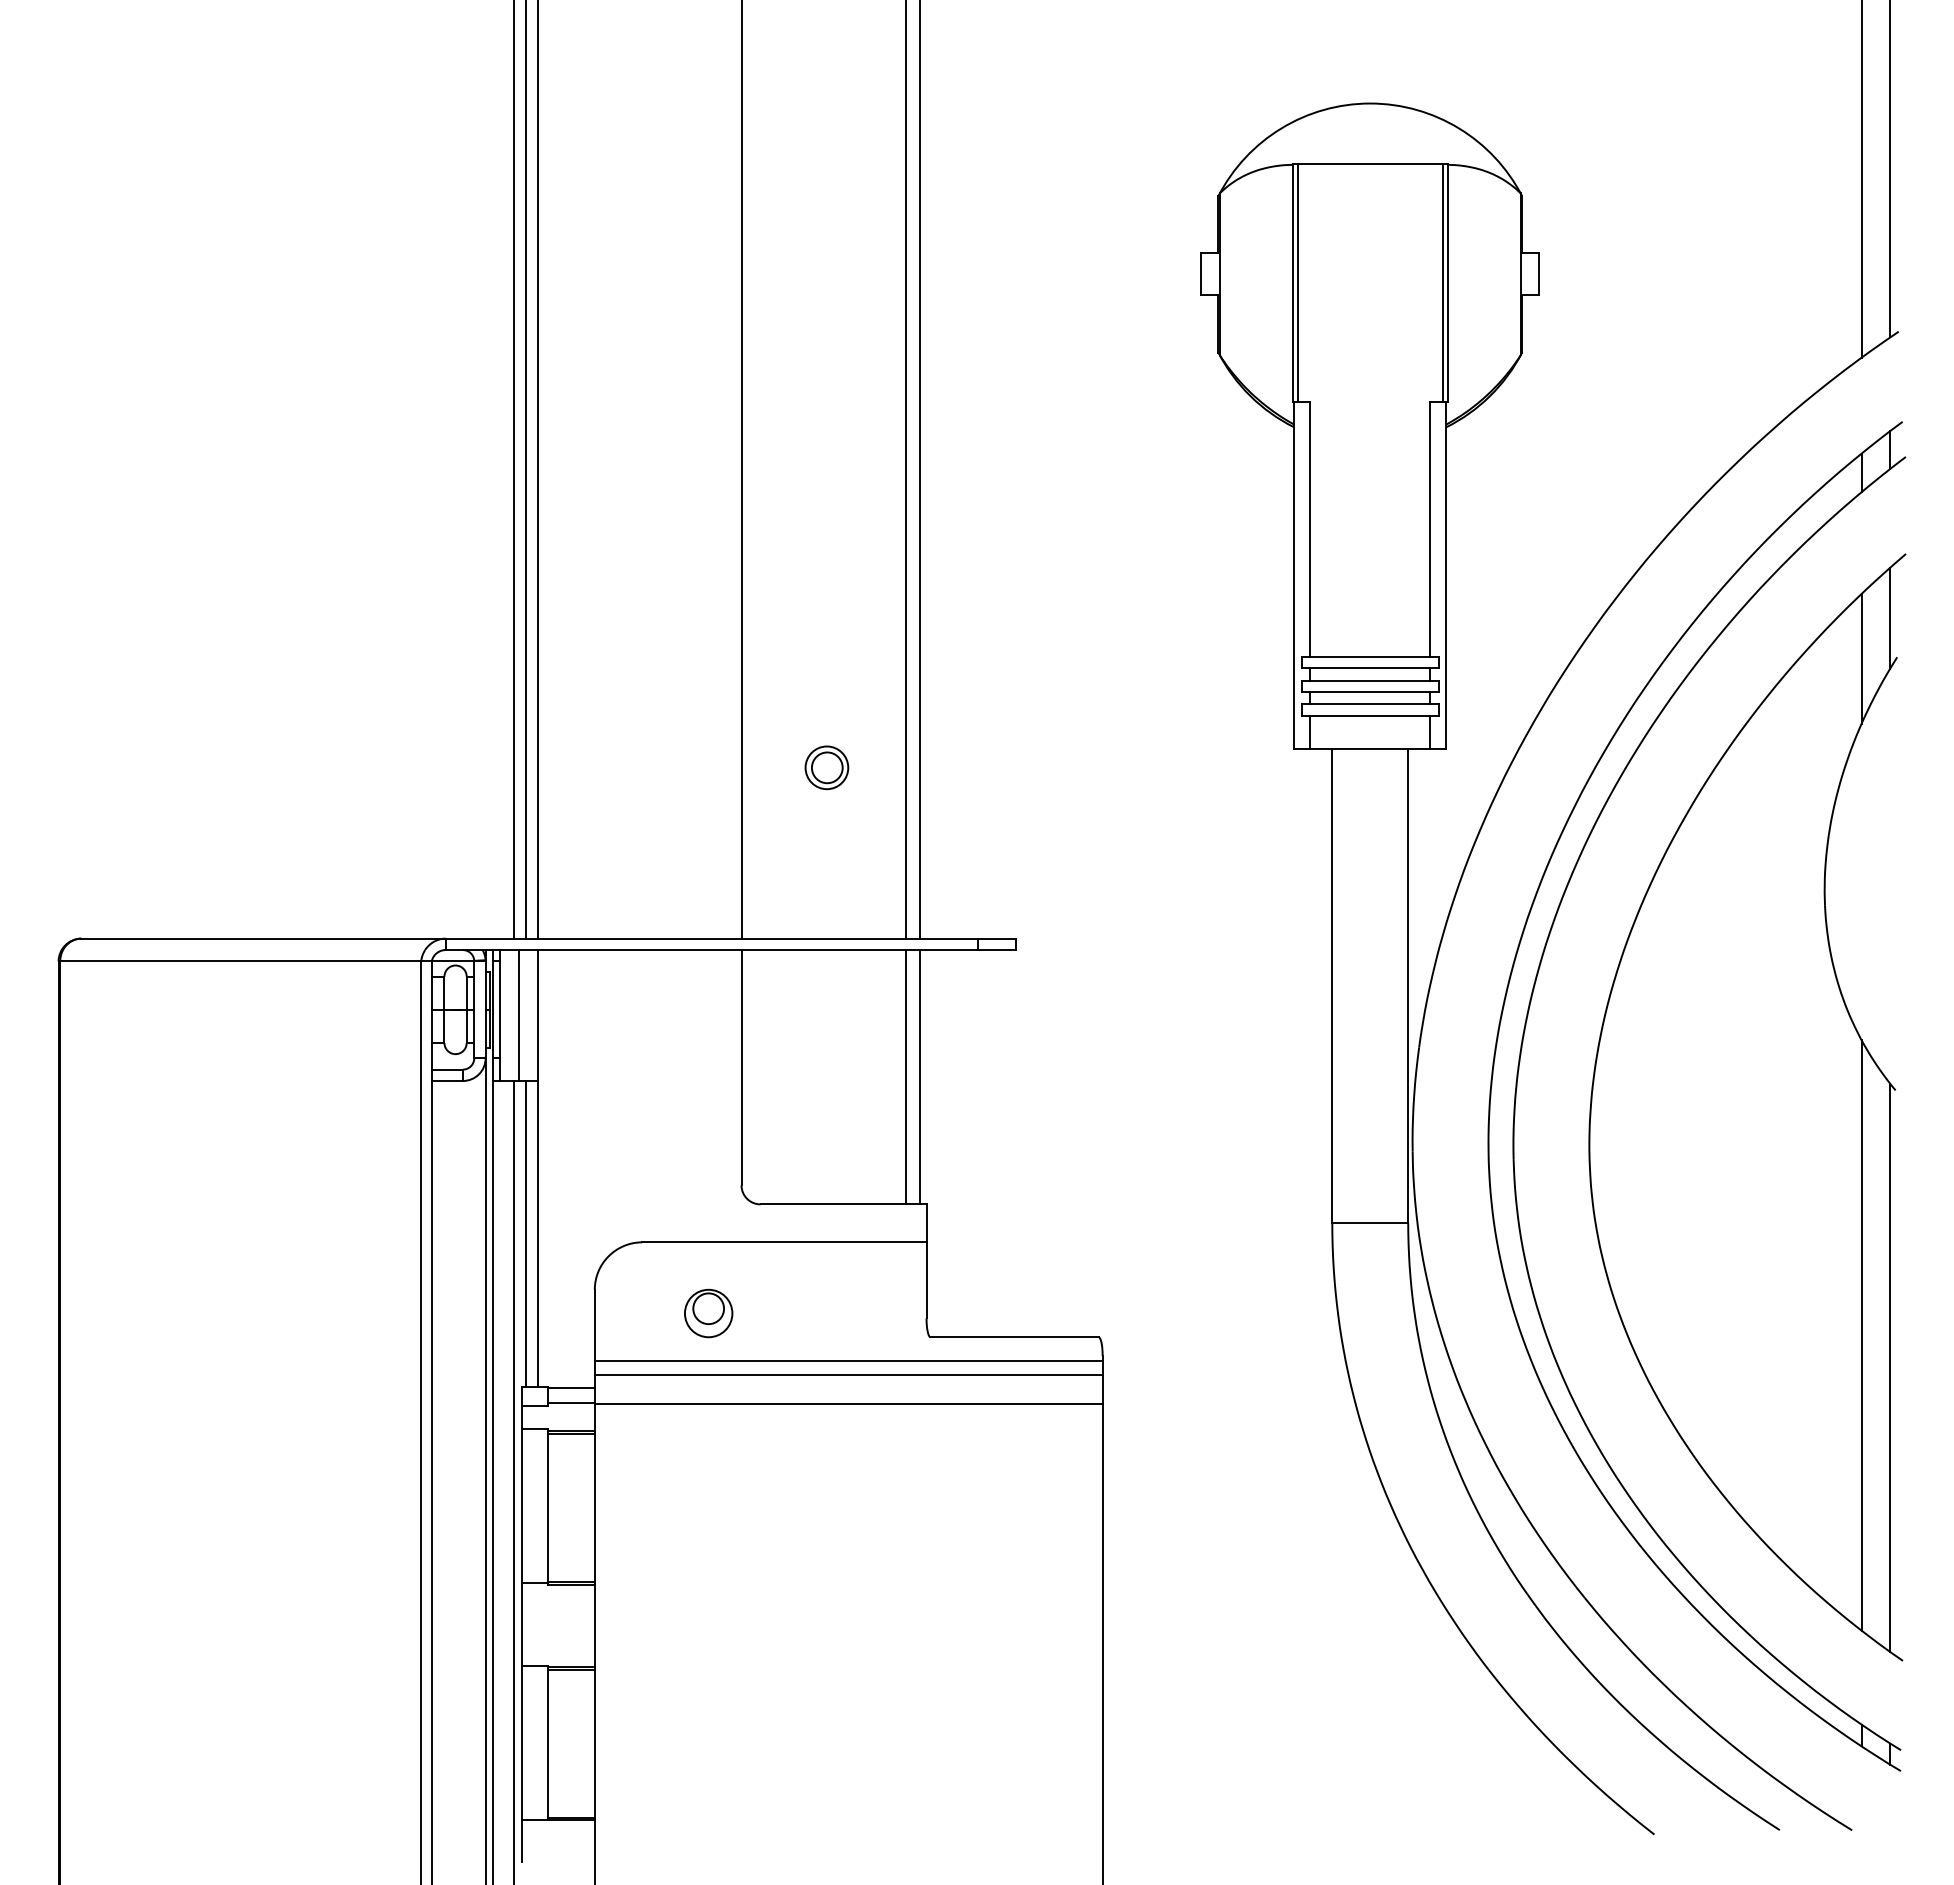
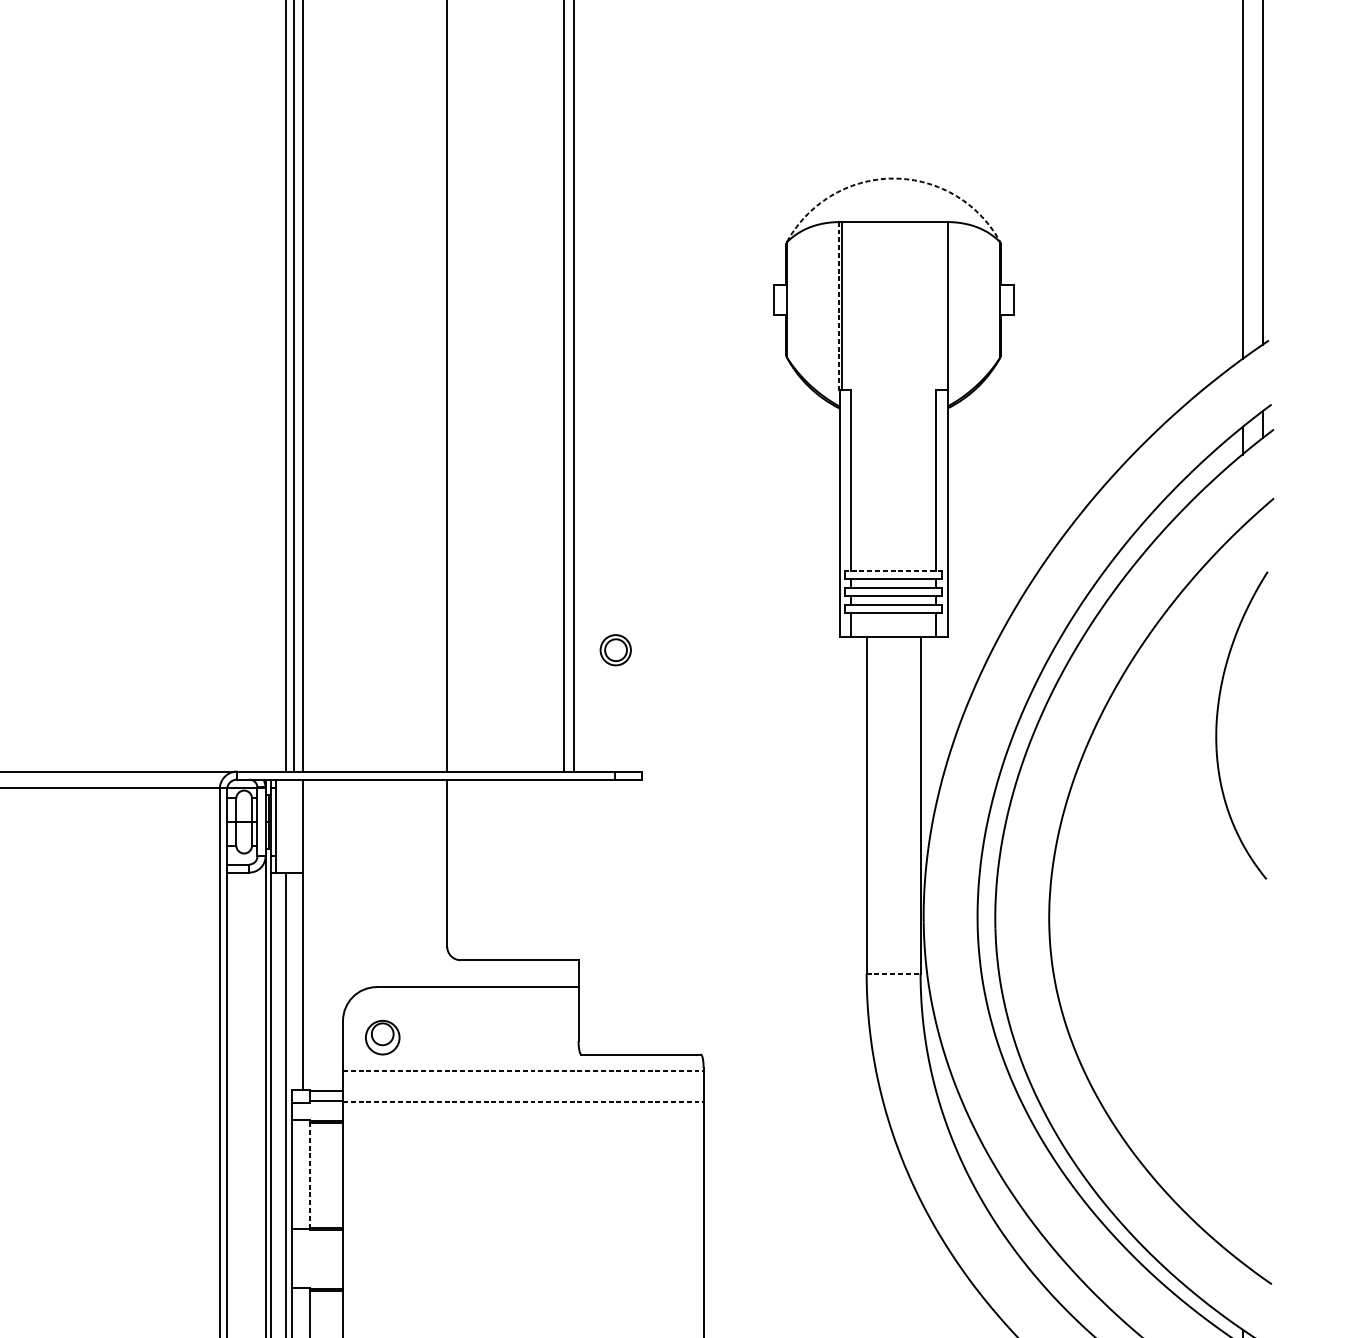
arc: (1370, 103) -> (893, 178), solid -> dashed
line: (1293, 282) -> (839, 305), solid -> dashed
line: (1442, 282) -> (944, 305), removed
line: (1890, 617) -> (1262, 543), removed
line: (1370, 656) -> (893, 571), solid -> dashed
line: (1861, 658) -> (1242, 572), removed
part: (826, 767) -> (615, 650), moved
line: (518, 1015) -> (288, 826), removed
line: (905, 1077) -> (563, 870), removed
line: (919, 1077) -> (573, 870), removed
line: (1370, 1223) -> (893, 973), solid -> dashed
line: (525, 1234) -> (293, 981), removed
part: (708, 1313) -> (382, 1037), moved
line: (1861, 1335) -> (1242, 1053), removed
line: (848, 1360) -> (523, 1071), solid -> dashed
line: (1890, 1367) -> (1262, 1076), removed
line: (848, 1375) -> (523, 1081), removed
line: (848, 1403) -> (523, 1101), solid -> dashed
line: (548, 1505) -> (310, 1173), solid -> dashed

